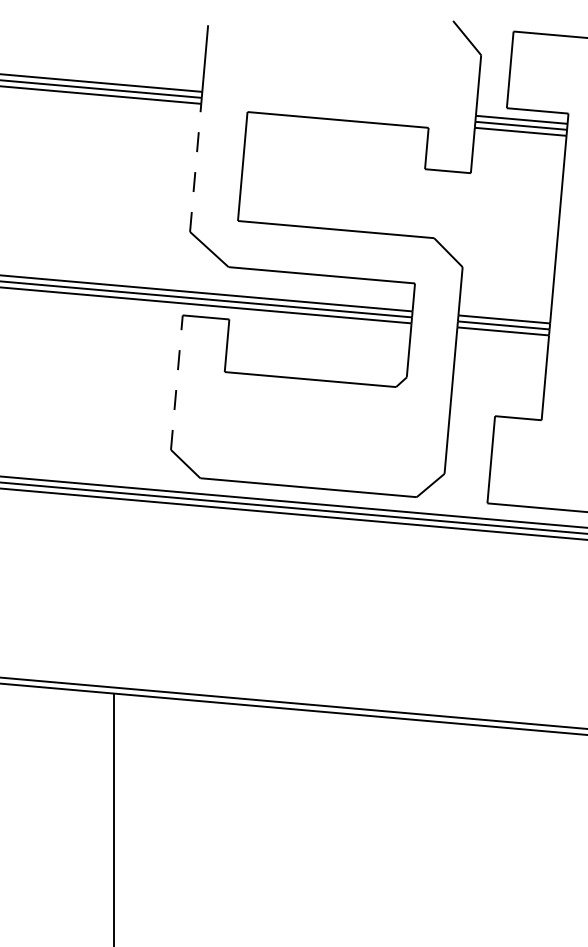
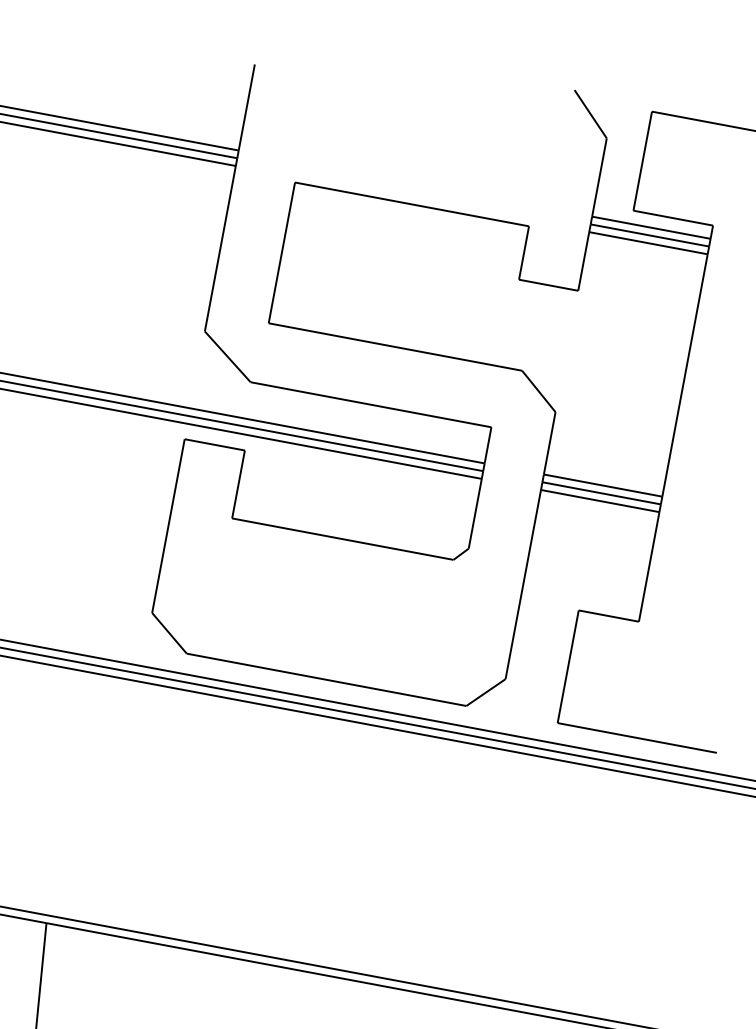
line: (195, 167) -> (220, 248), dashed -> solid
line: (176, 382) -> (167, 525), dashed -> solid

